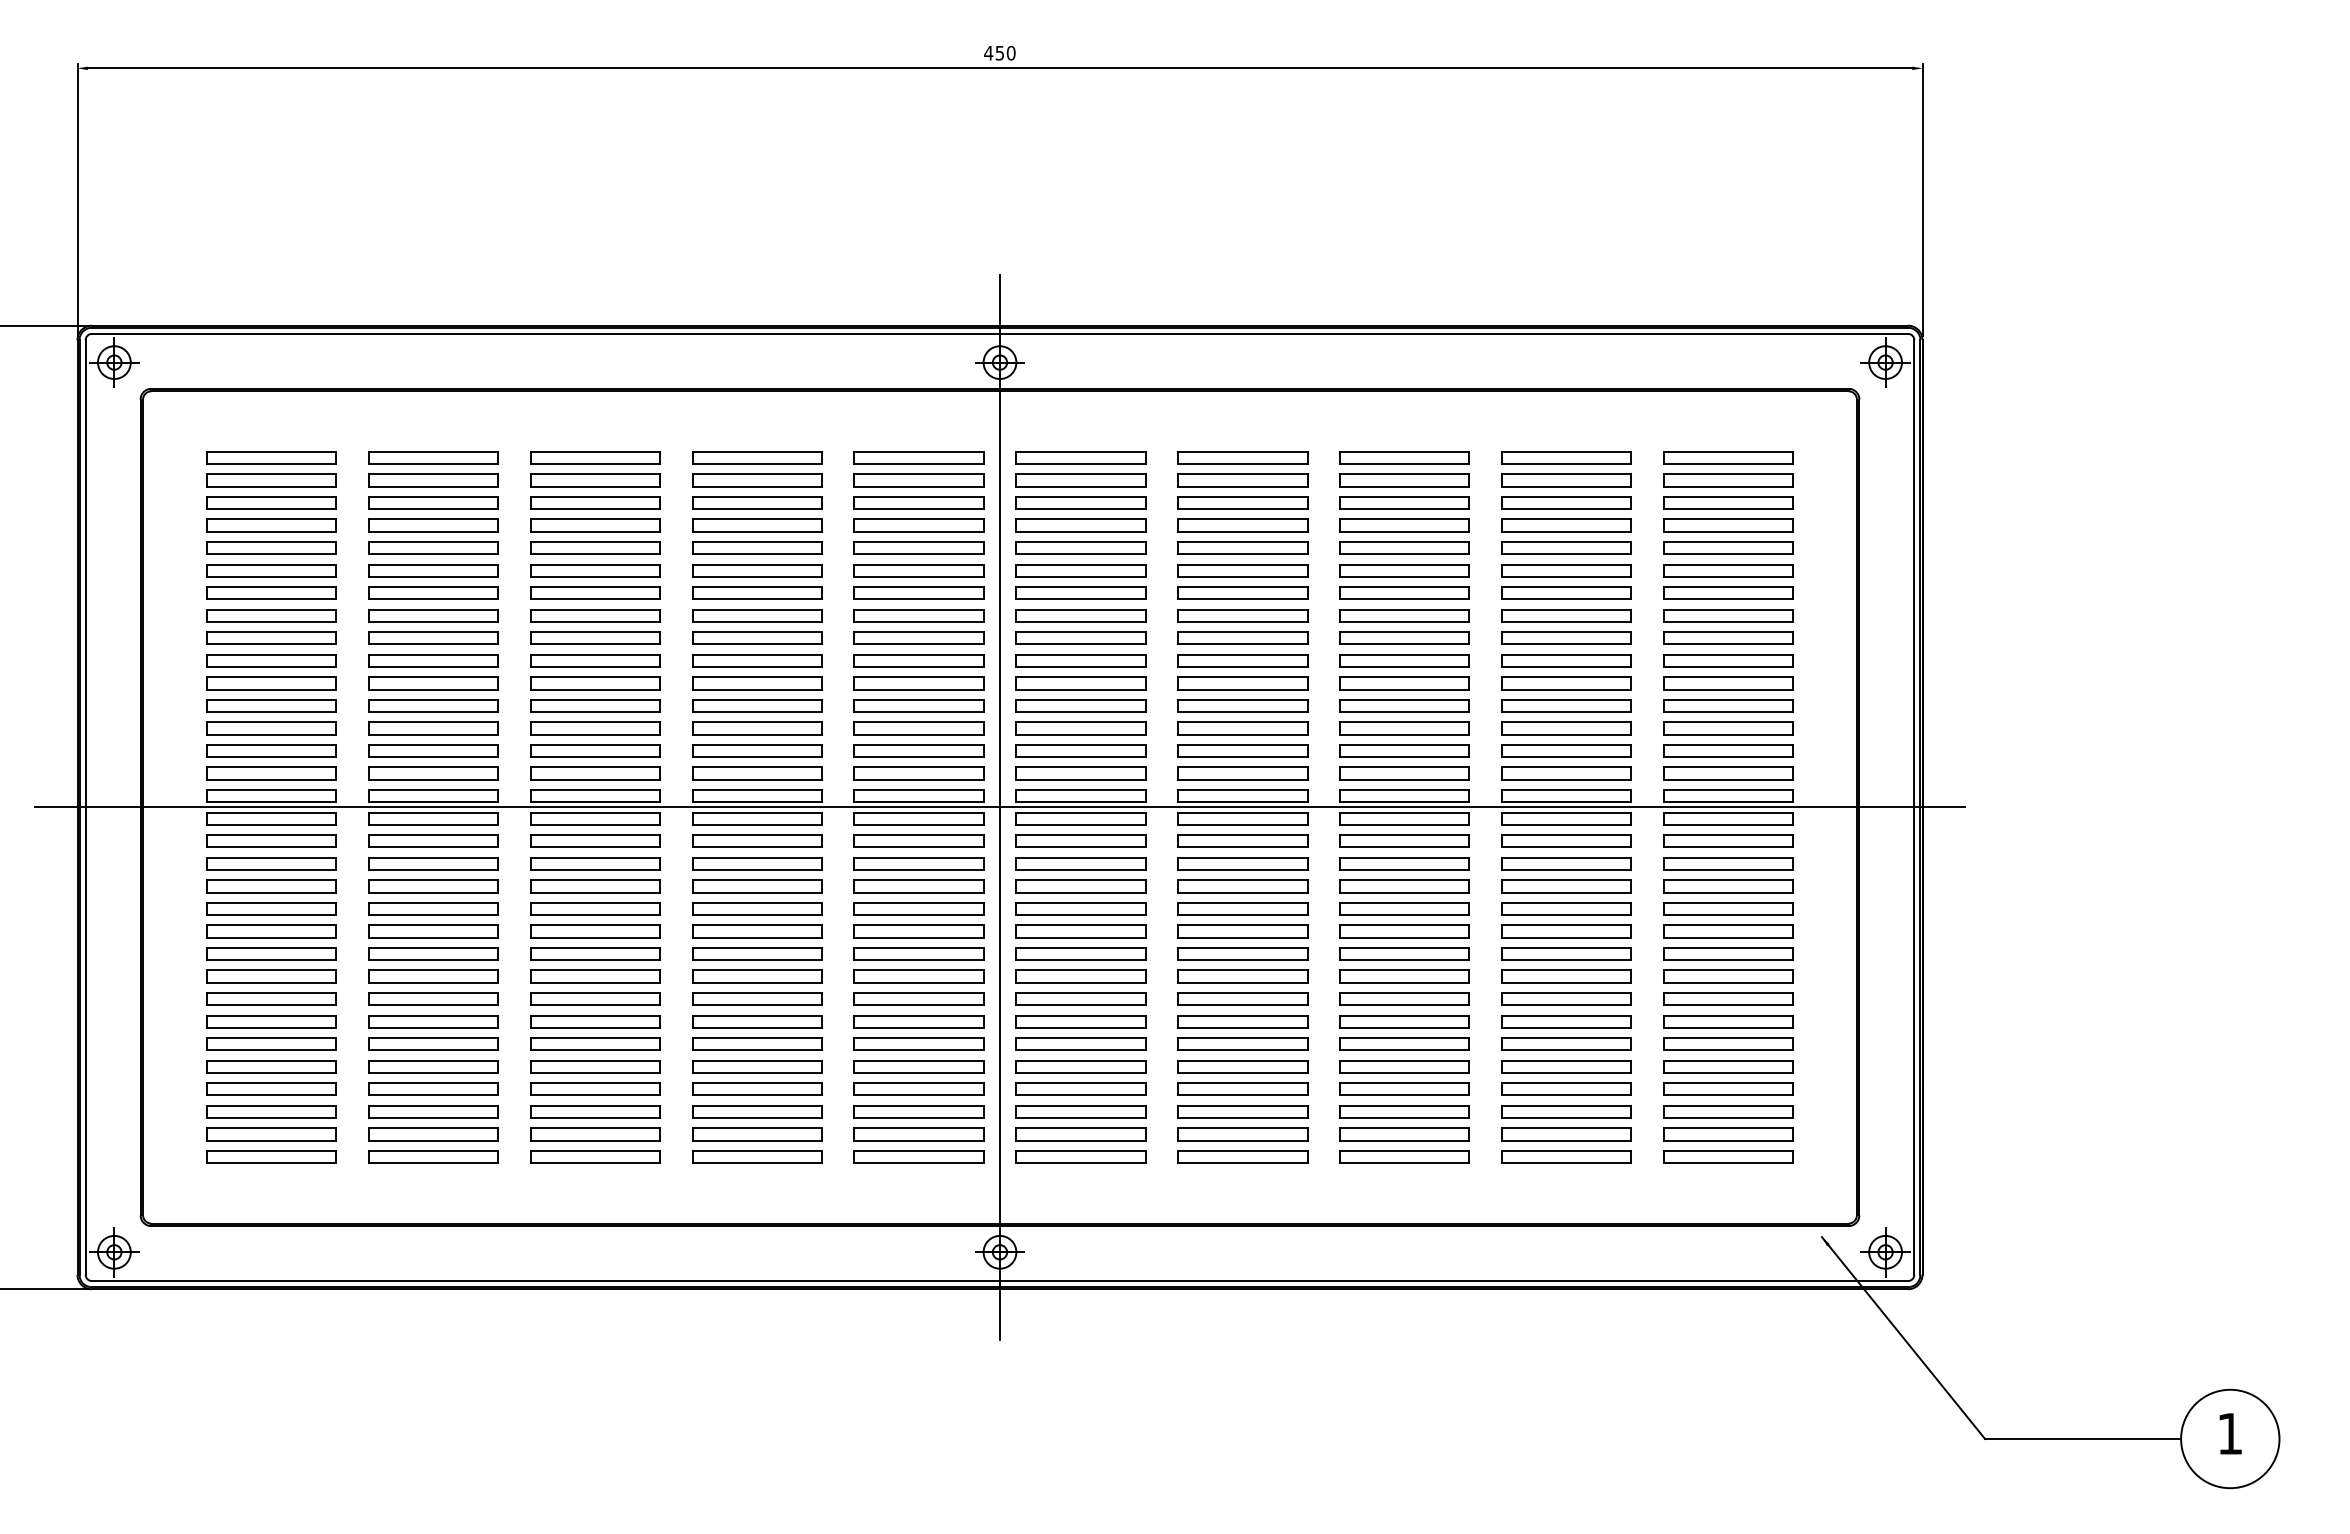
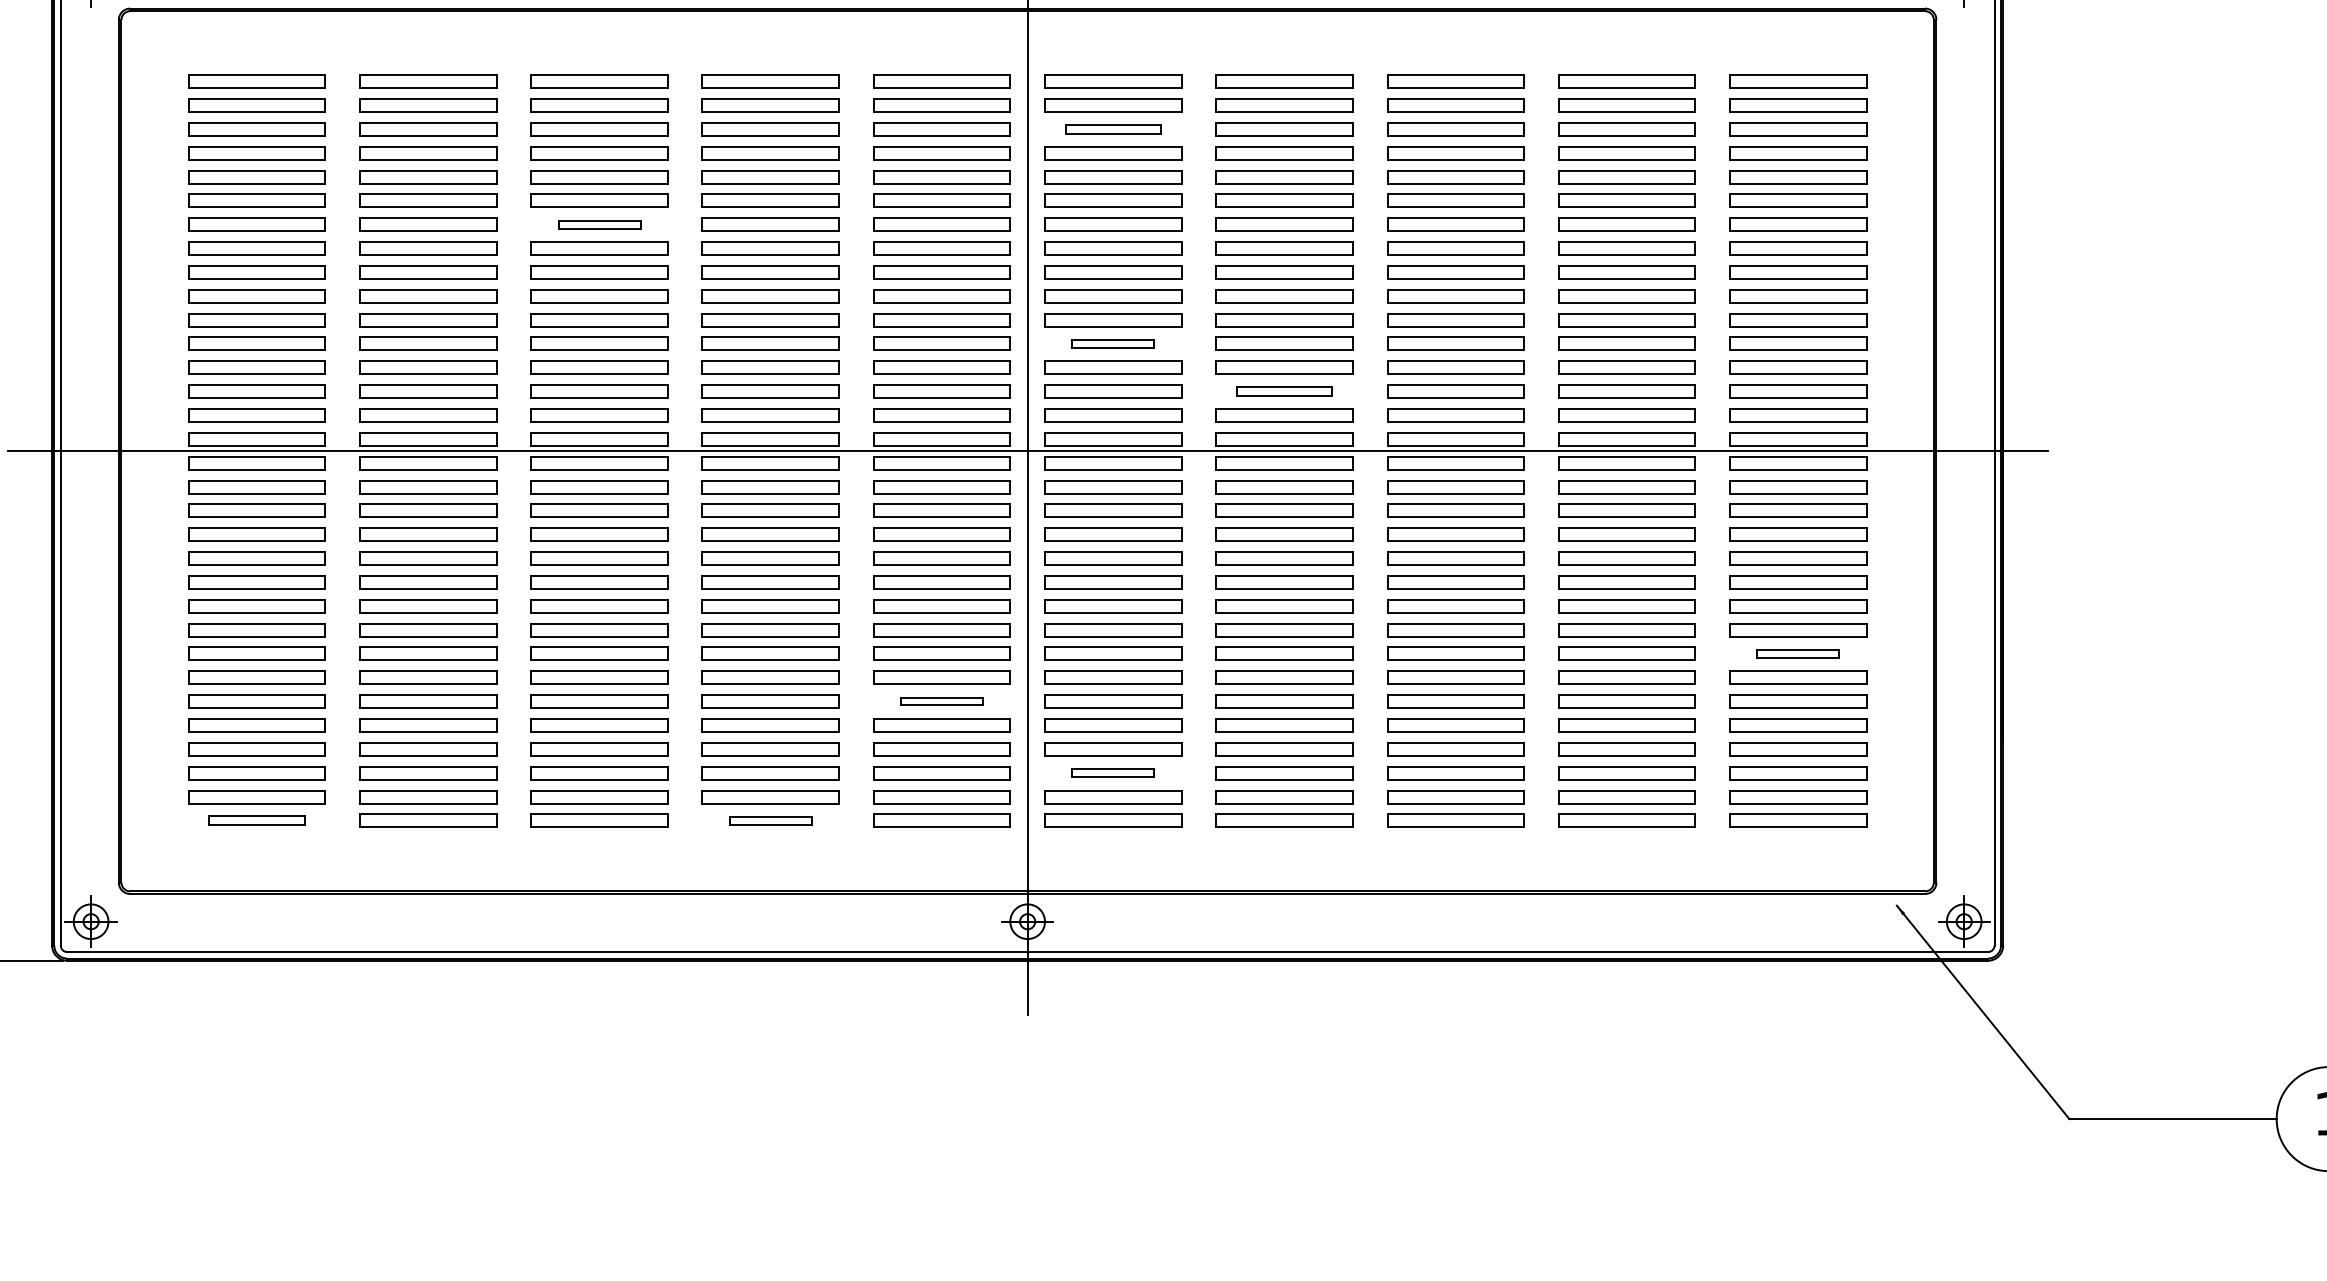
part: (1080, 502) -> (1112, 128), size x0.7
part: (595, 592) -> (599, 223), size x0.6
part: (1080, 705) -> (1112, 343), size x0.6
part: (1242, 750) -> (1284, 391), size x0.7
part: (1728, 998) -> (1798, 653), size x0.6
part: (918, 1043) -> (941, 700), size x0.6
part: (1080, 1111) -> (1112, 772), size x0.6
part: (271, 1156) -> (257, 820), size x0.7
part: (757, 1156) -> (771, 820), size x0.6

